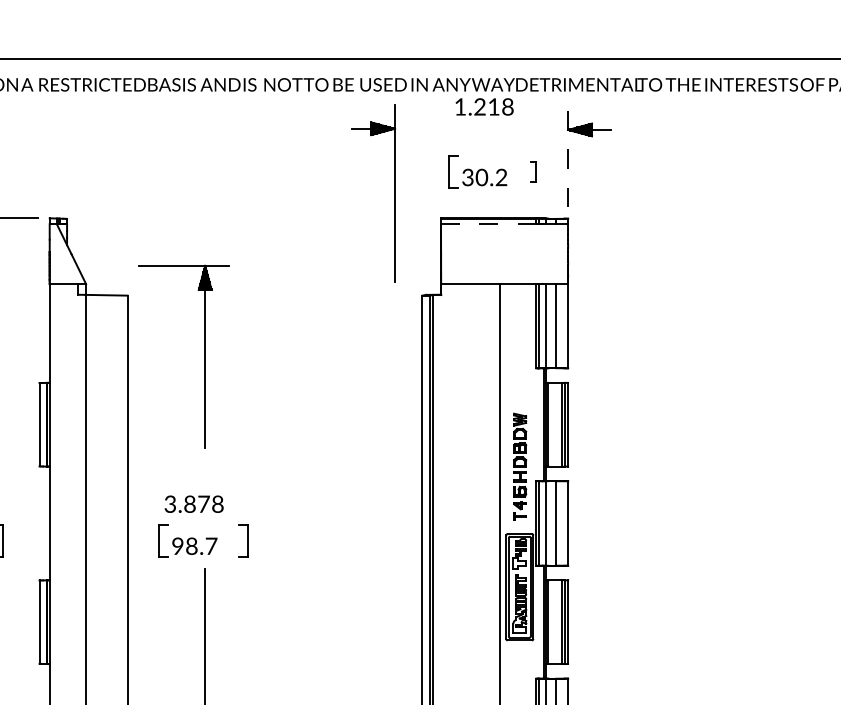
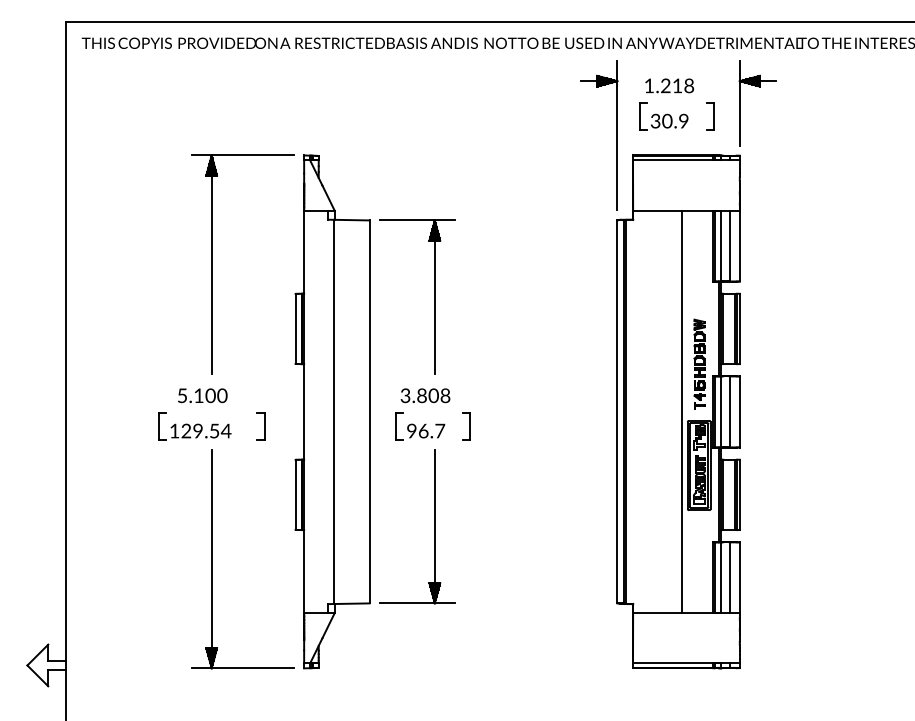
text: (484, 106) -> (669, 85), moved
line: (567, 155) -> (739, 102), dashed -> solid
part: (533, 171) -> (710, 116), size x1.67
text: (501, 177) -> (683, 121), 30.2 -> 30.9
part: (394, 193) -> (616, 135), moved
line: (489, 224) -> (673, 160), dashed -> solid
part: (204, 356) -> (434, 296), moved
text: (203, 503) -> (433, 395), 3.878 -> 3.808
text: (191, 545) -> (423, 430), 98.7 -> 96.7

